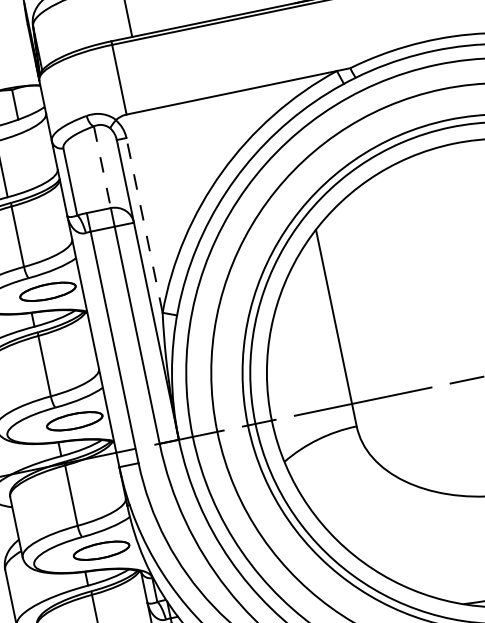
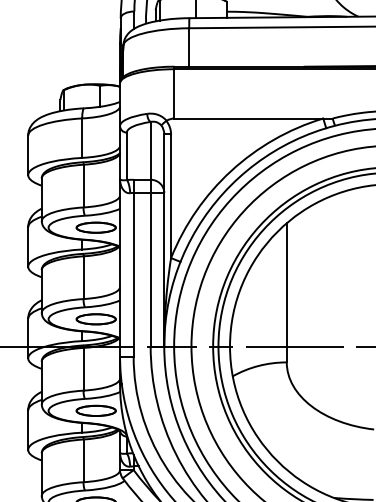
line: (102, 166) -> (150, 150), dashed -> solid
line: (145, 225) -> (171, 196), dashed -> solid

